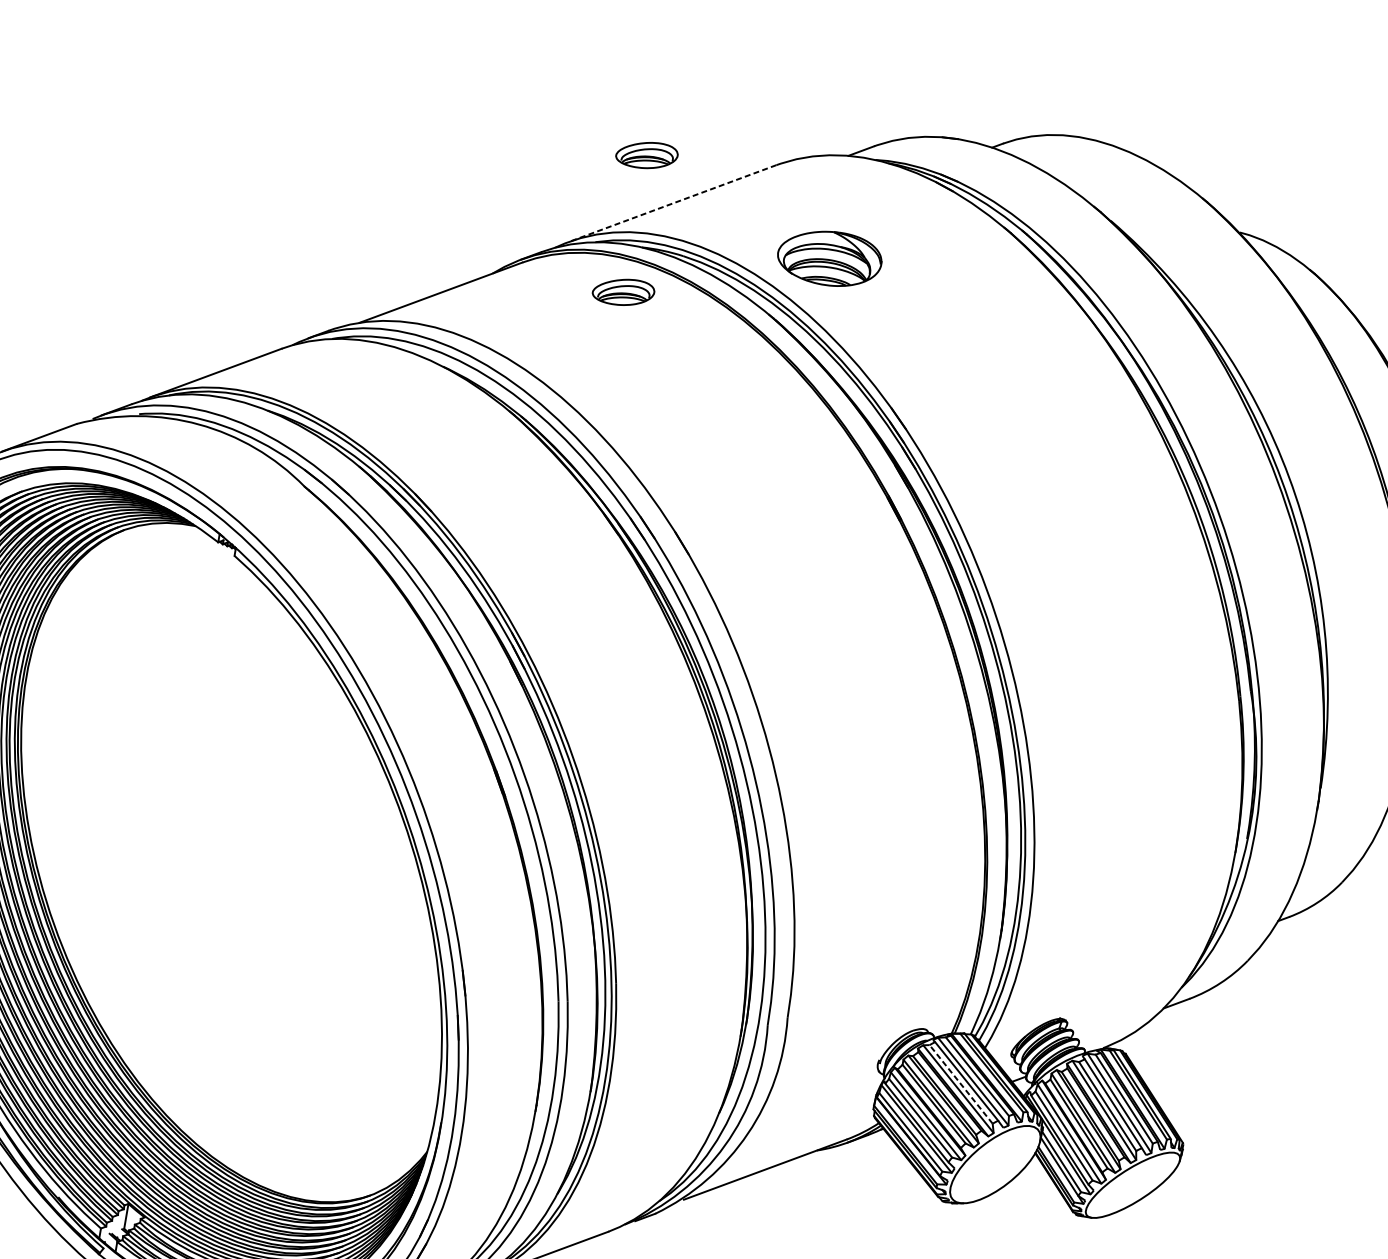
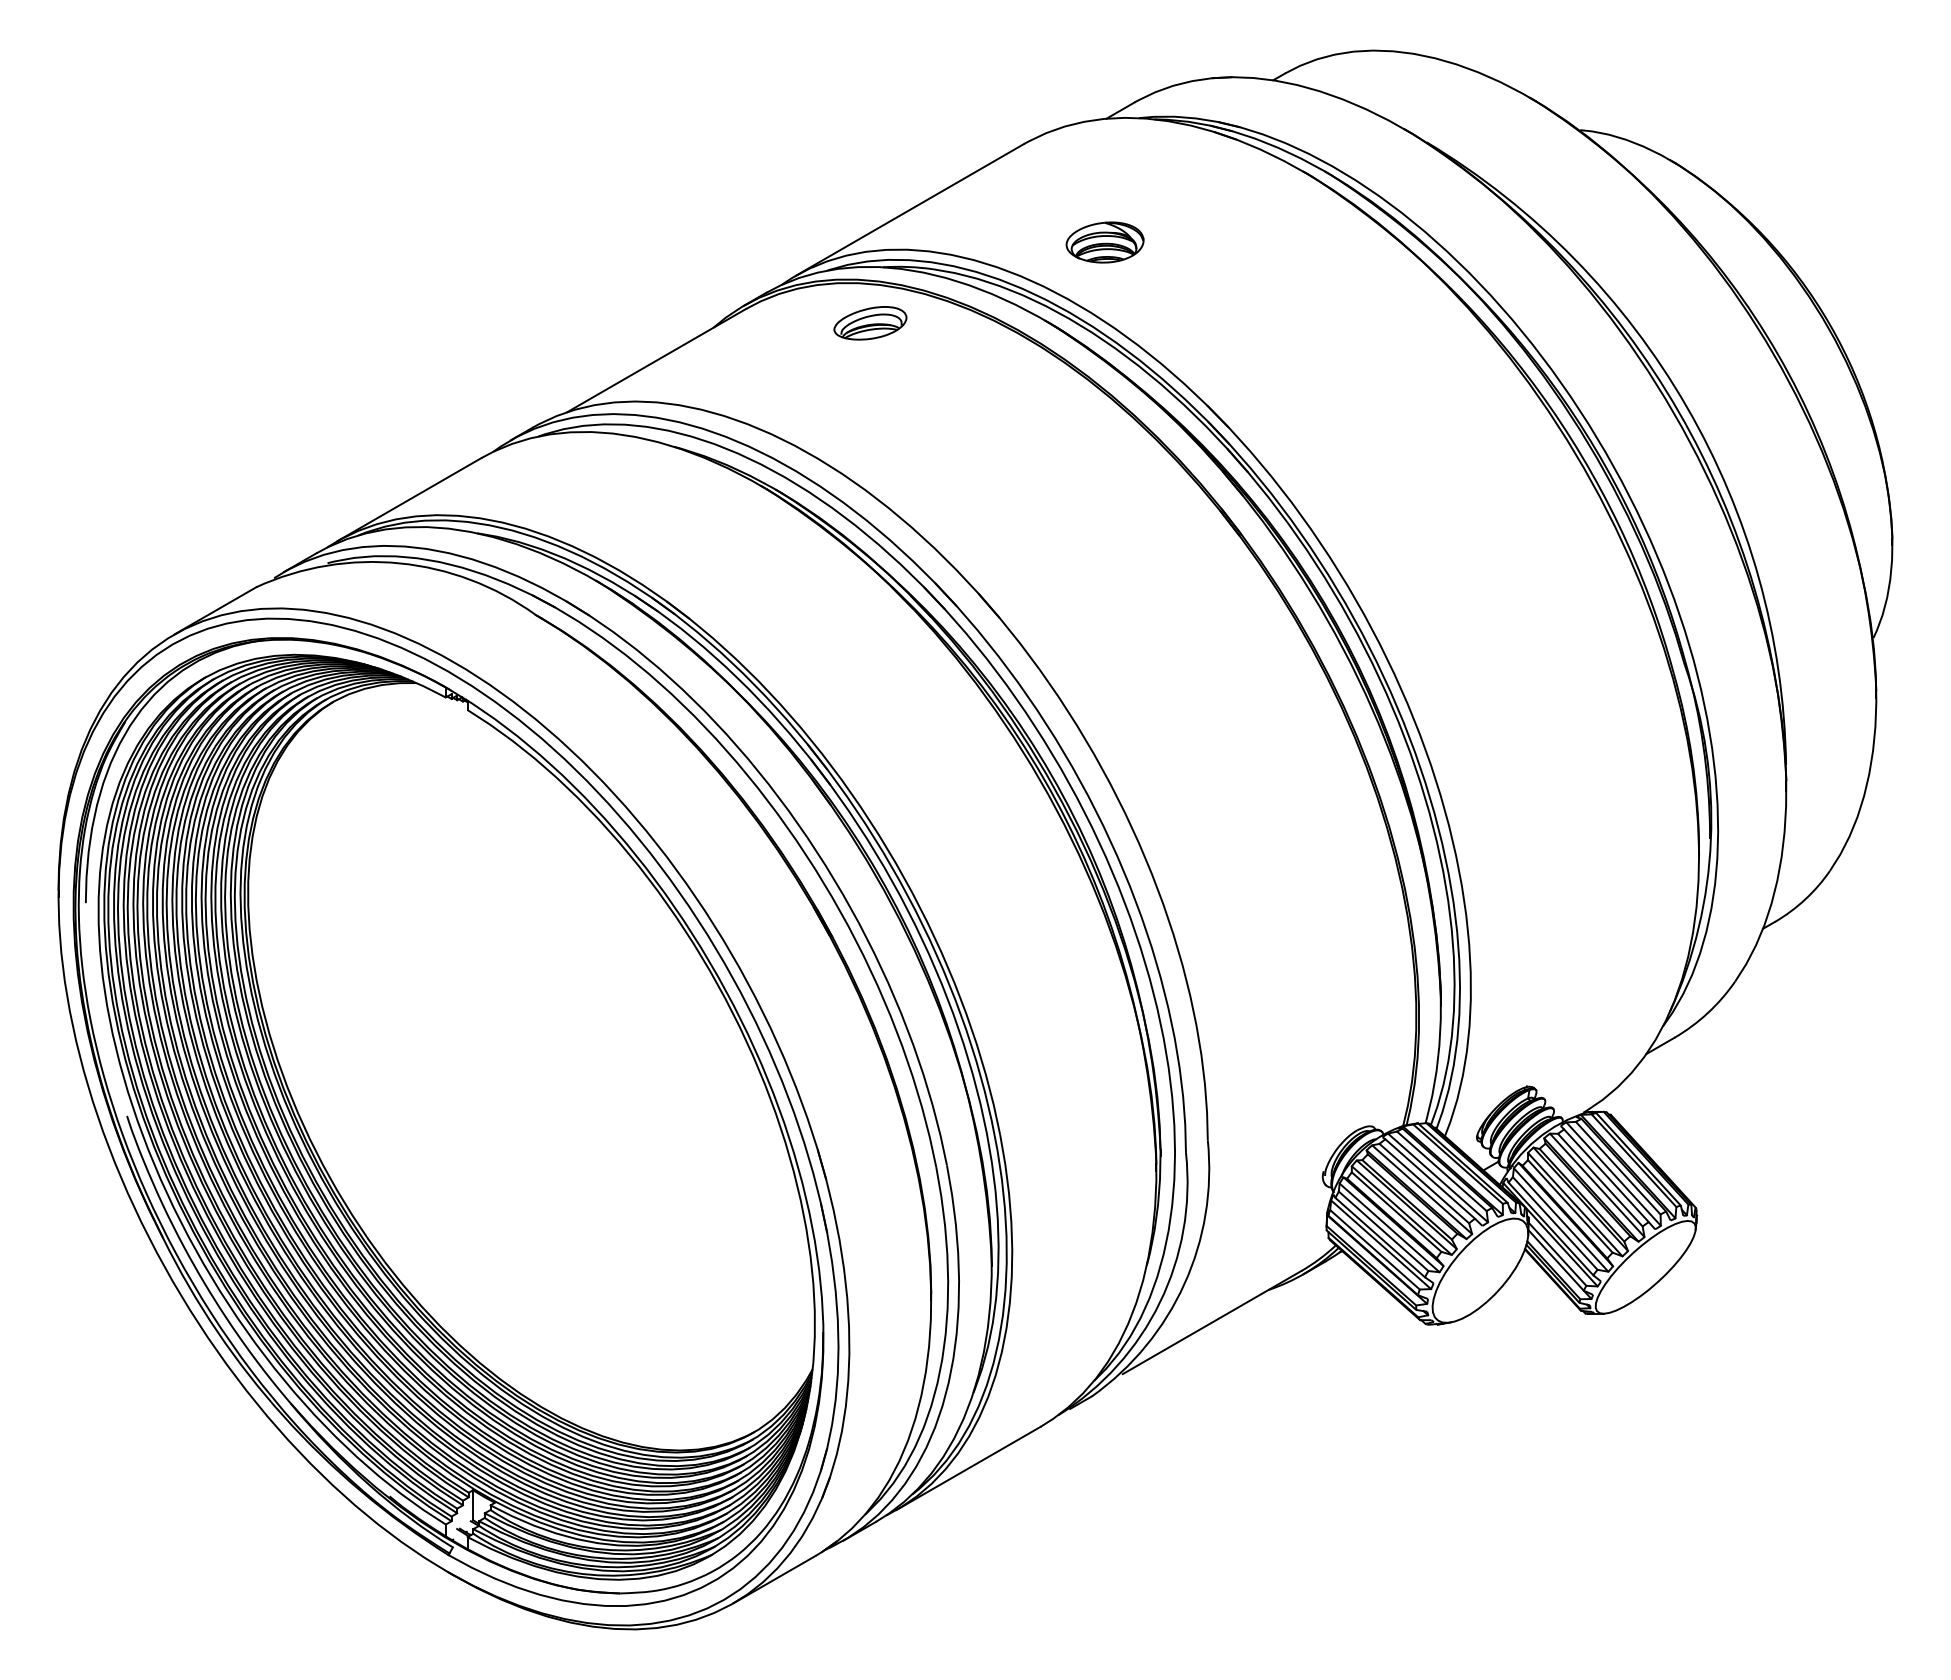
part: (647, 155) -> (870, 158), removed
line: (672, 203) -> (909, 209), dashed -> solid
part: (829, 258) -> (1104, 242), size x0.62
line: (961, 1084) -> (1424, 1183), dashed -> solid

